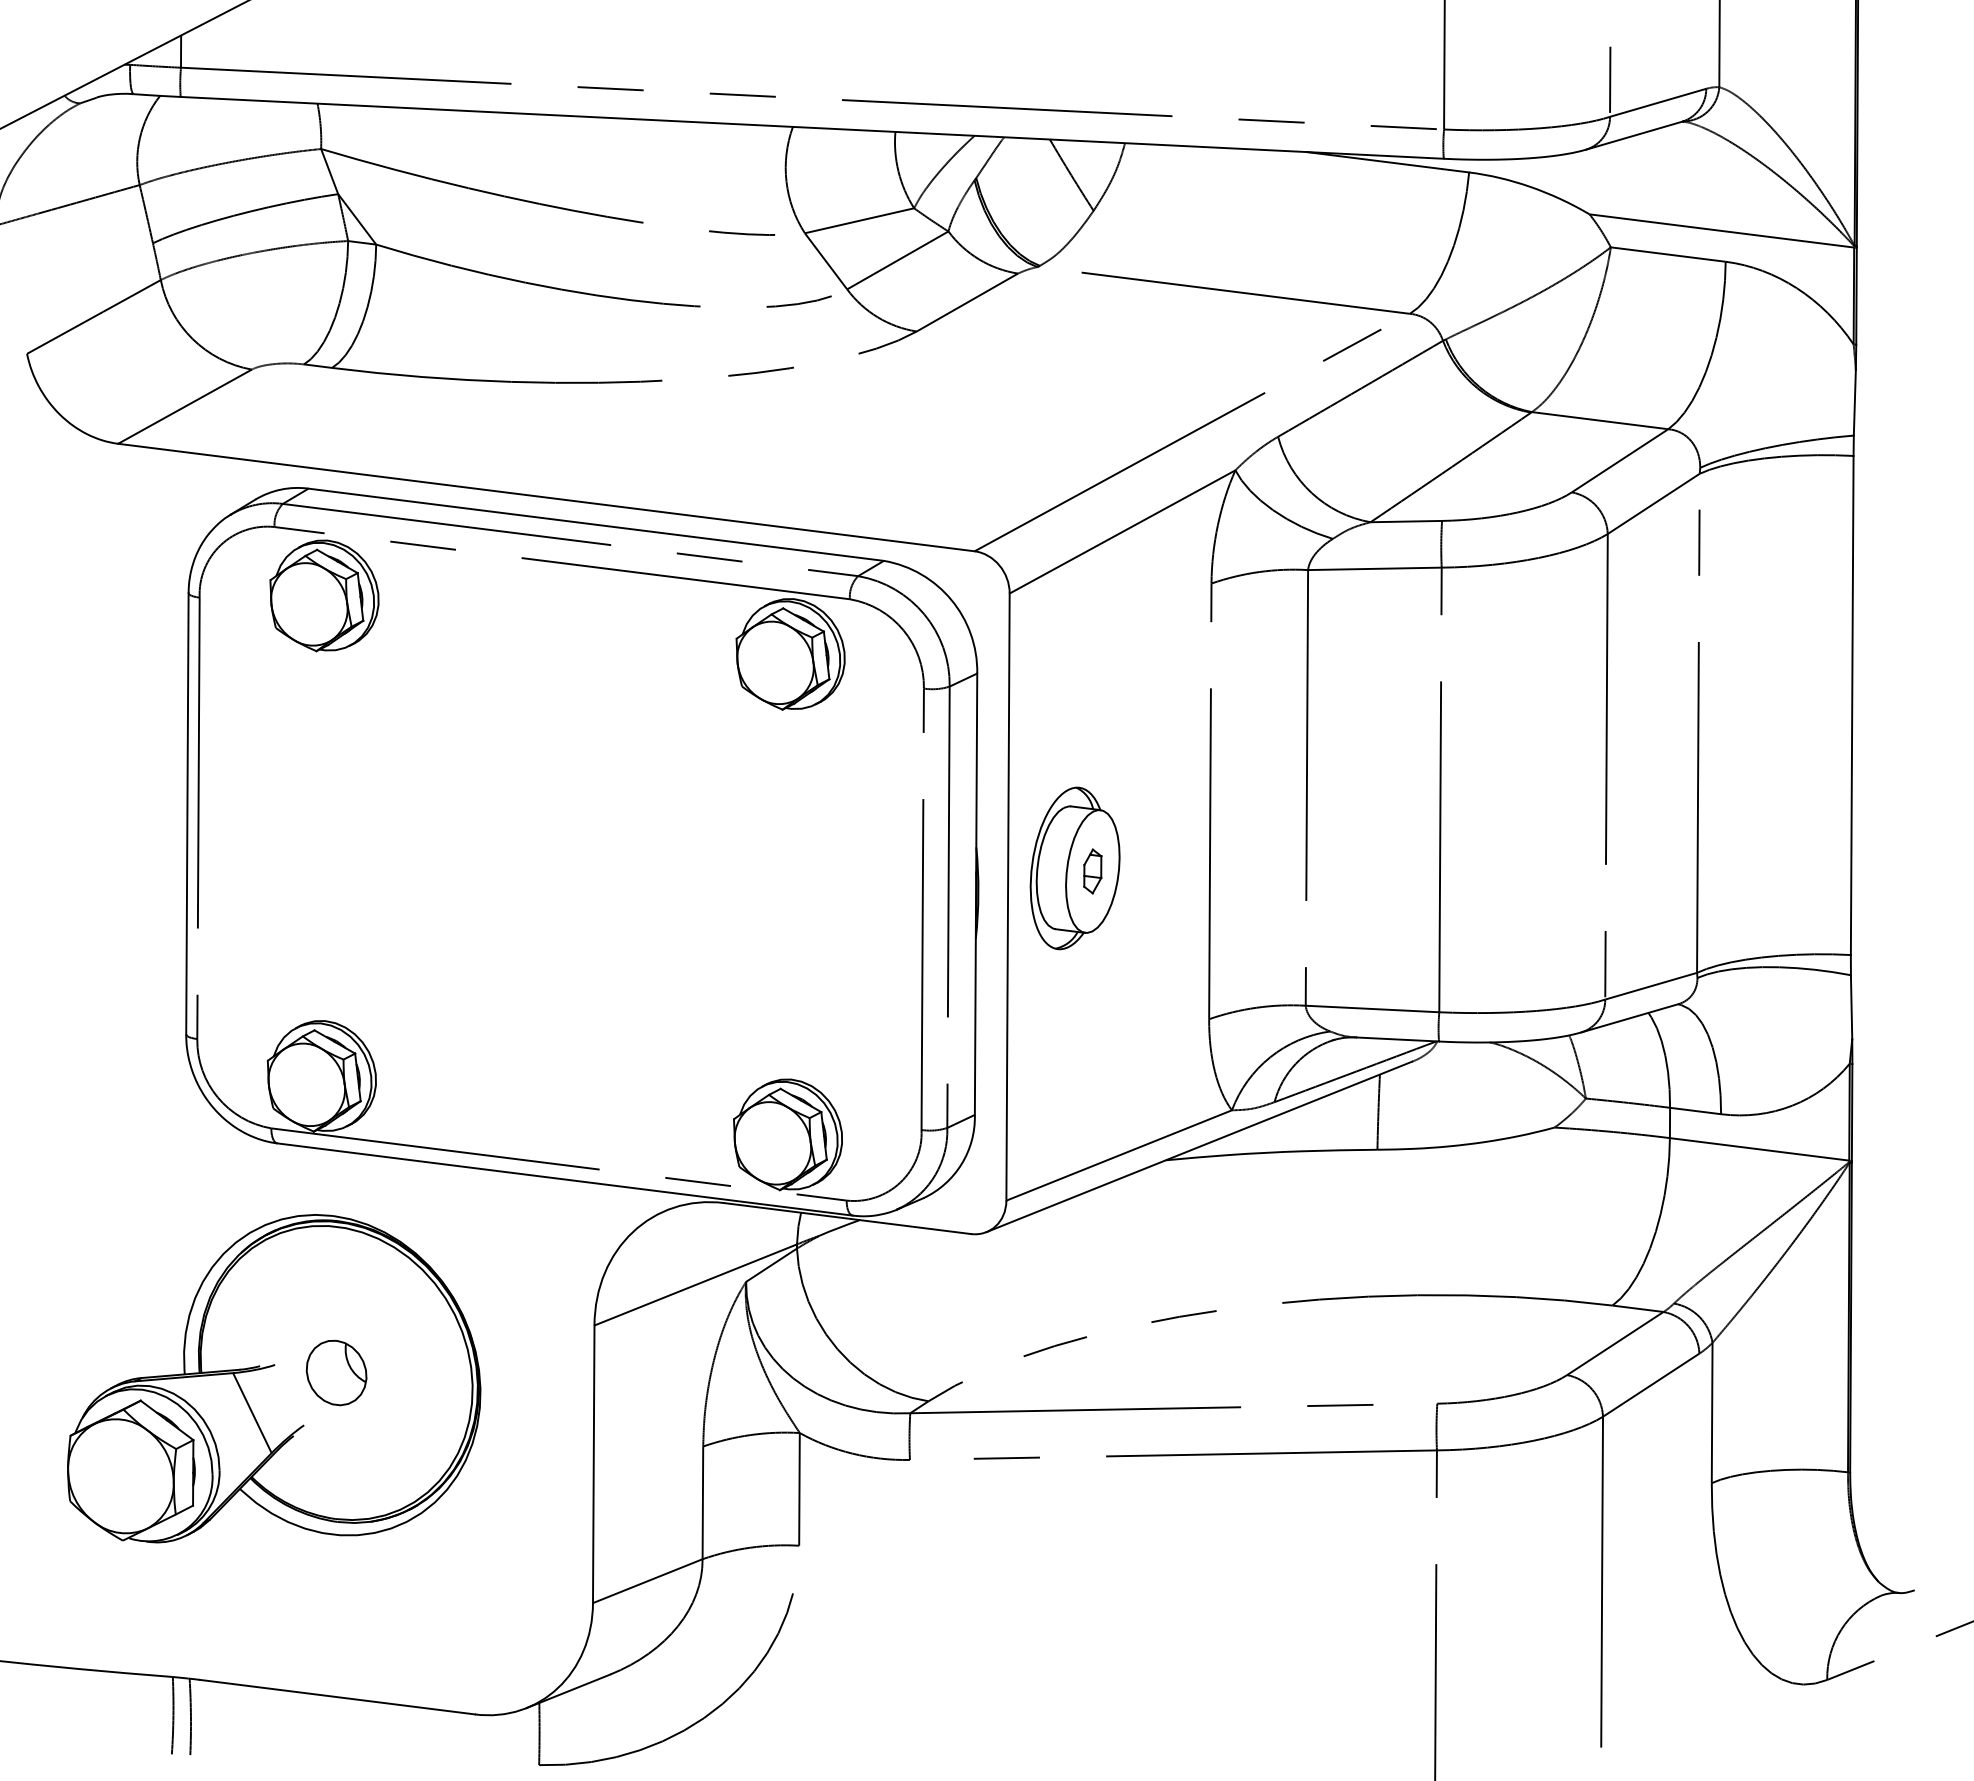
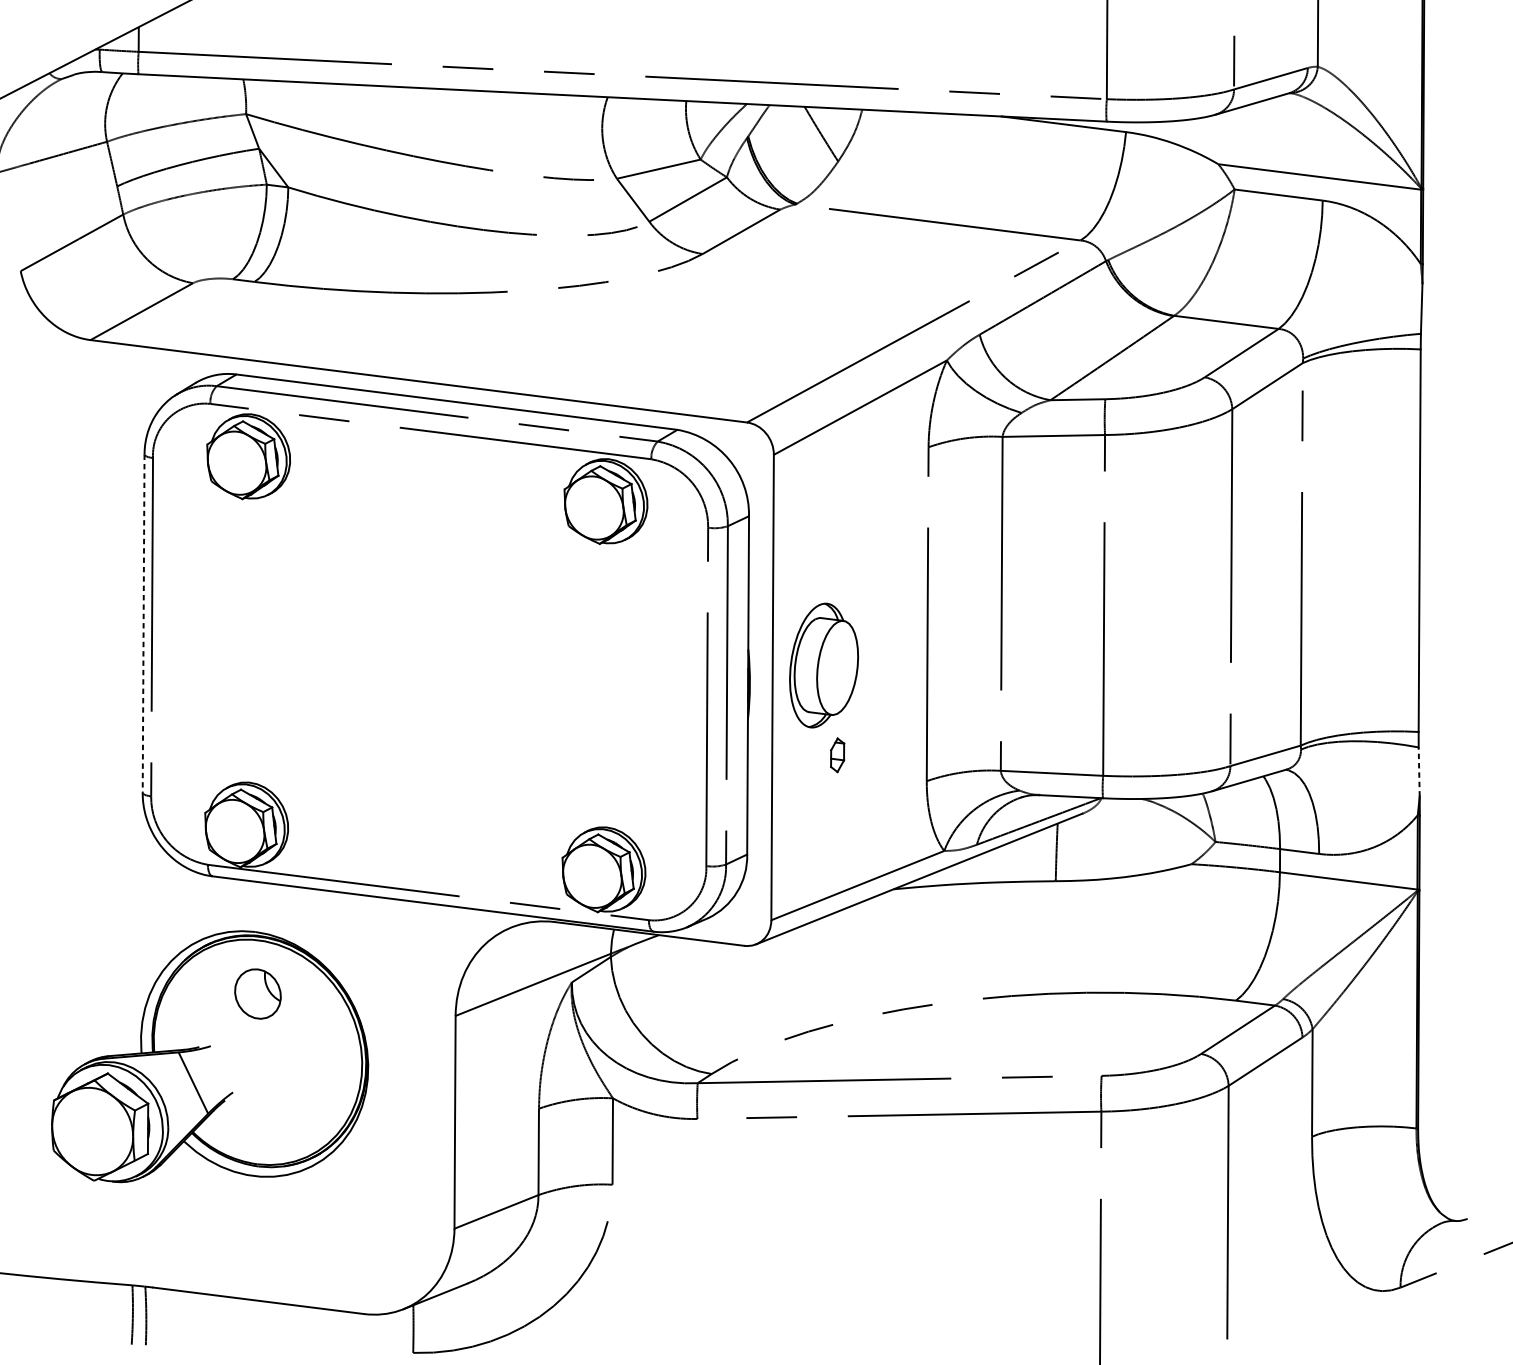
line: (187, 813) -> (143, 623), solid -> dashed
part: (1092, 871) -> (837, 755), moved
line: (1851, 1006) -> (1419, 771), solid -> dashed
part: (336, 1372) -> (257, 993), moved

